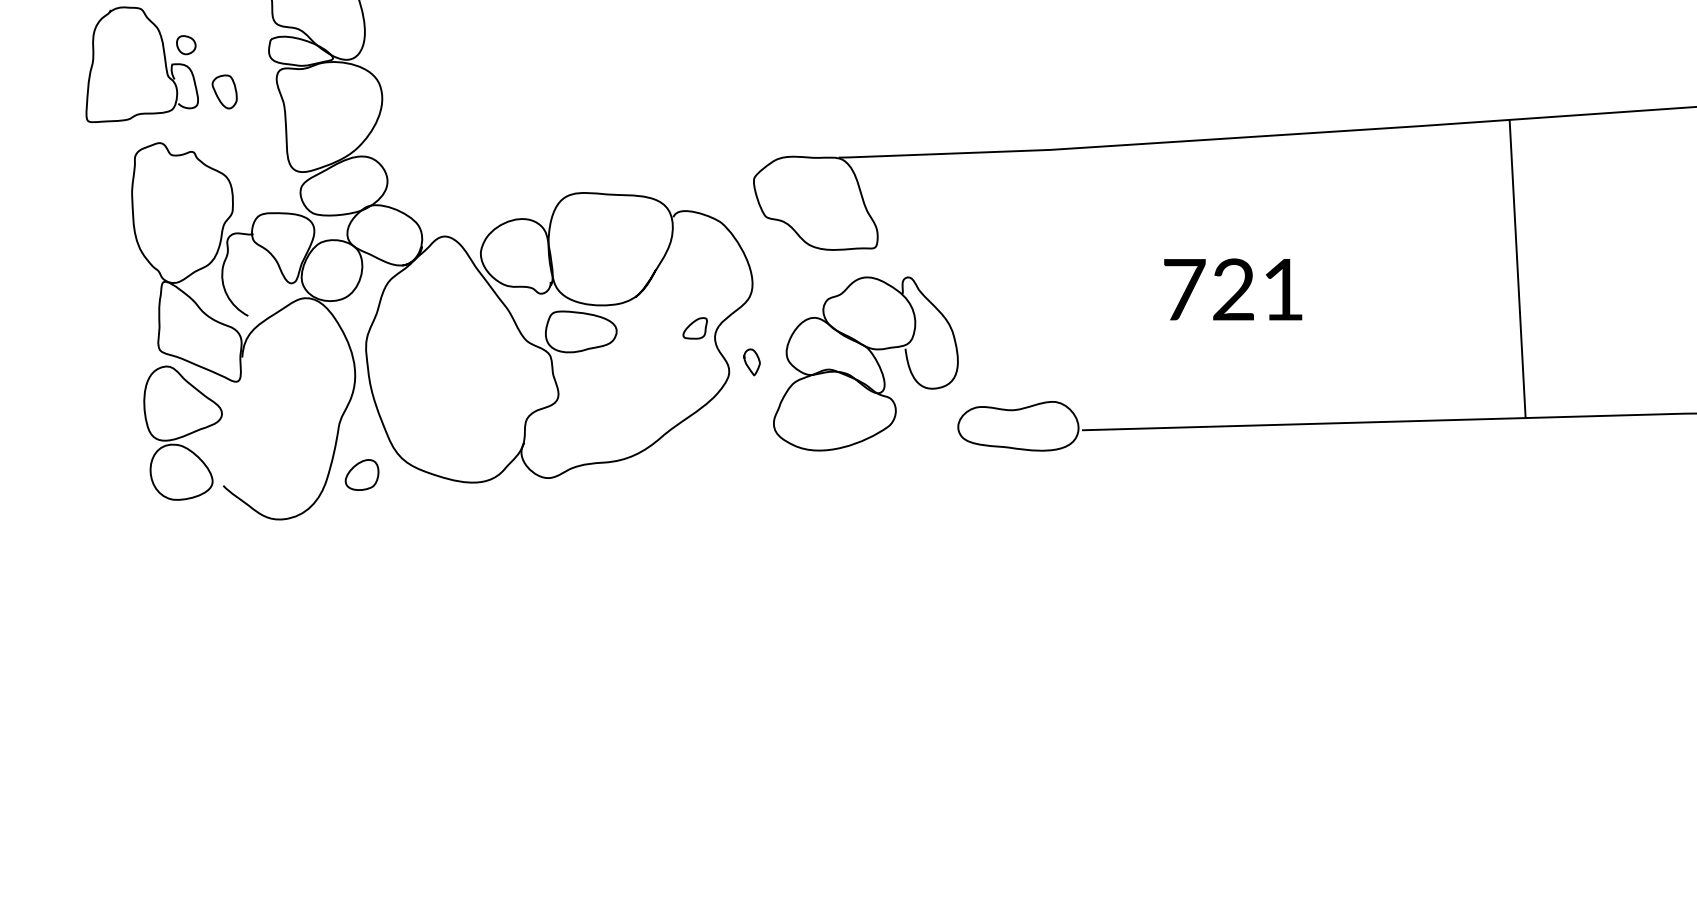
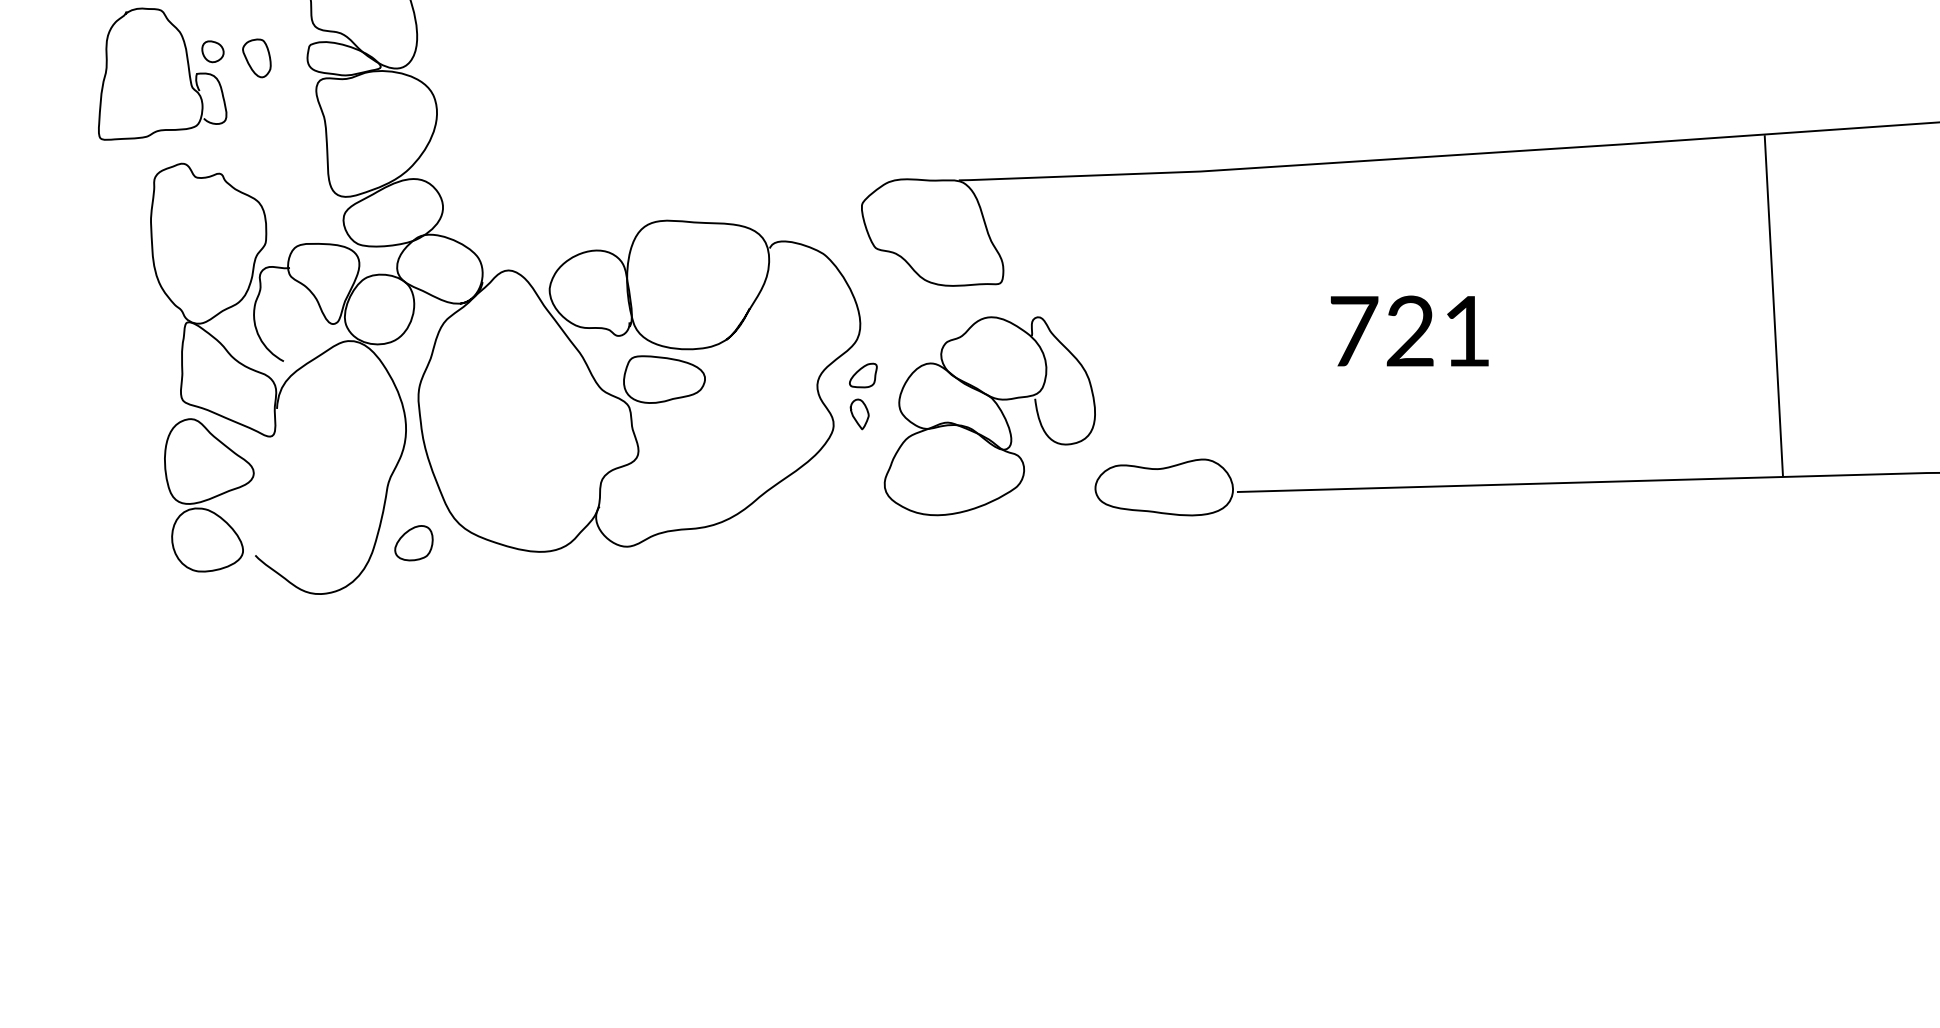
part: (224, 91) -> (256, 57), moved
line: (1517, 269) -> (1773, 305), moved
part: (694, 328) -> (862, 375), moved

